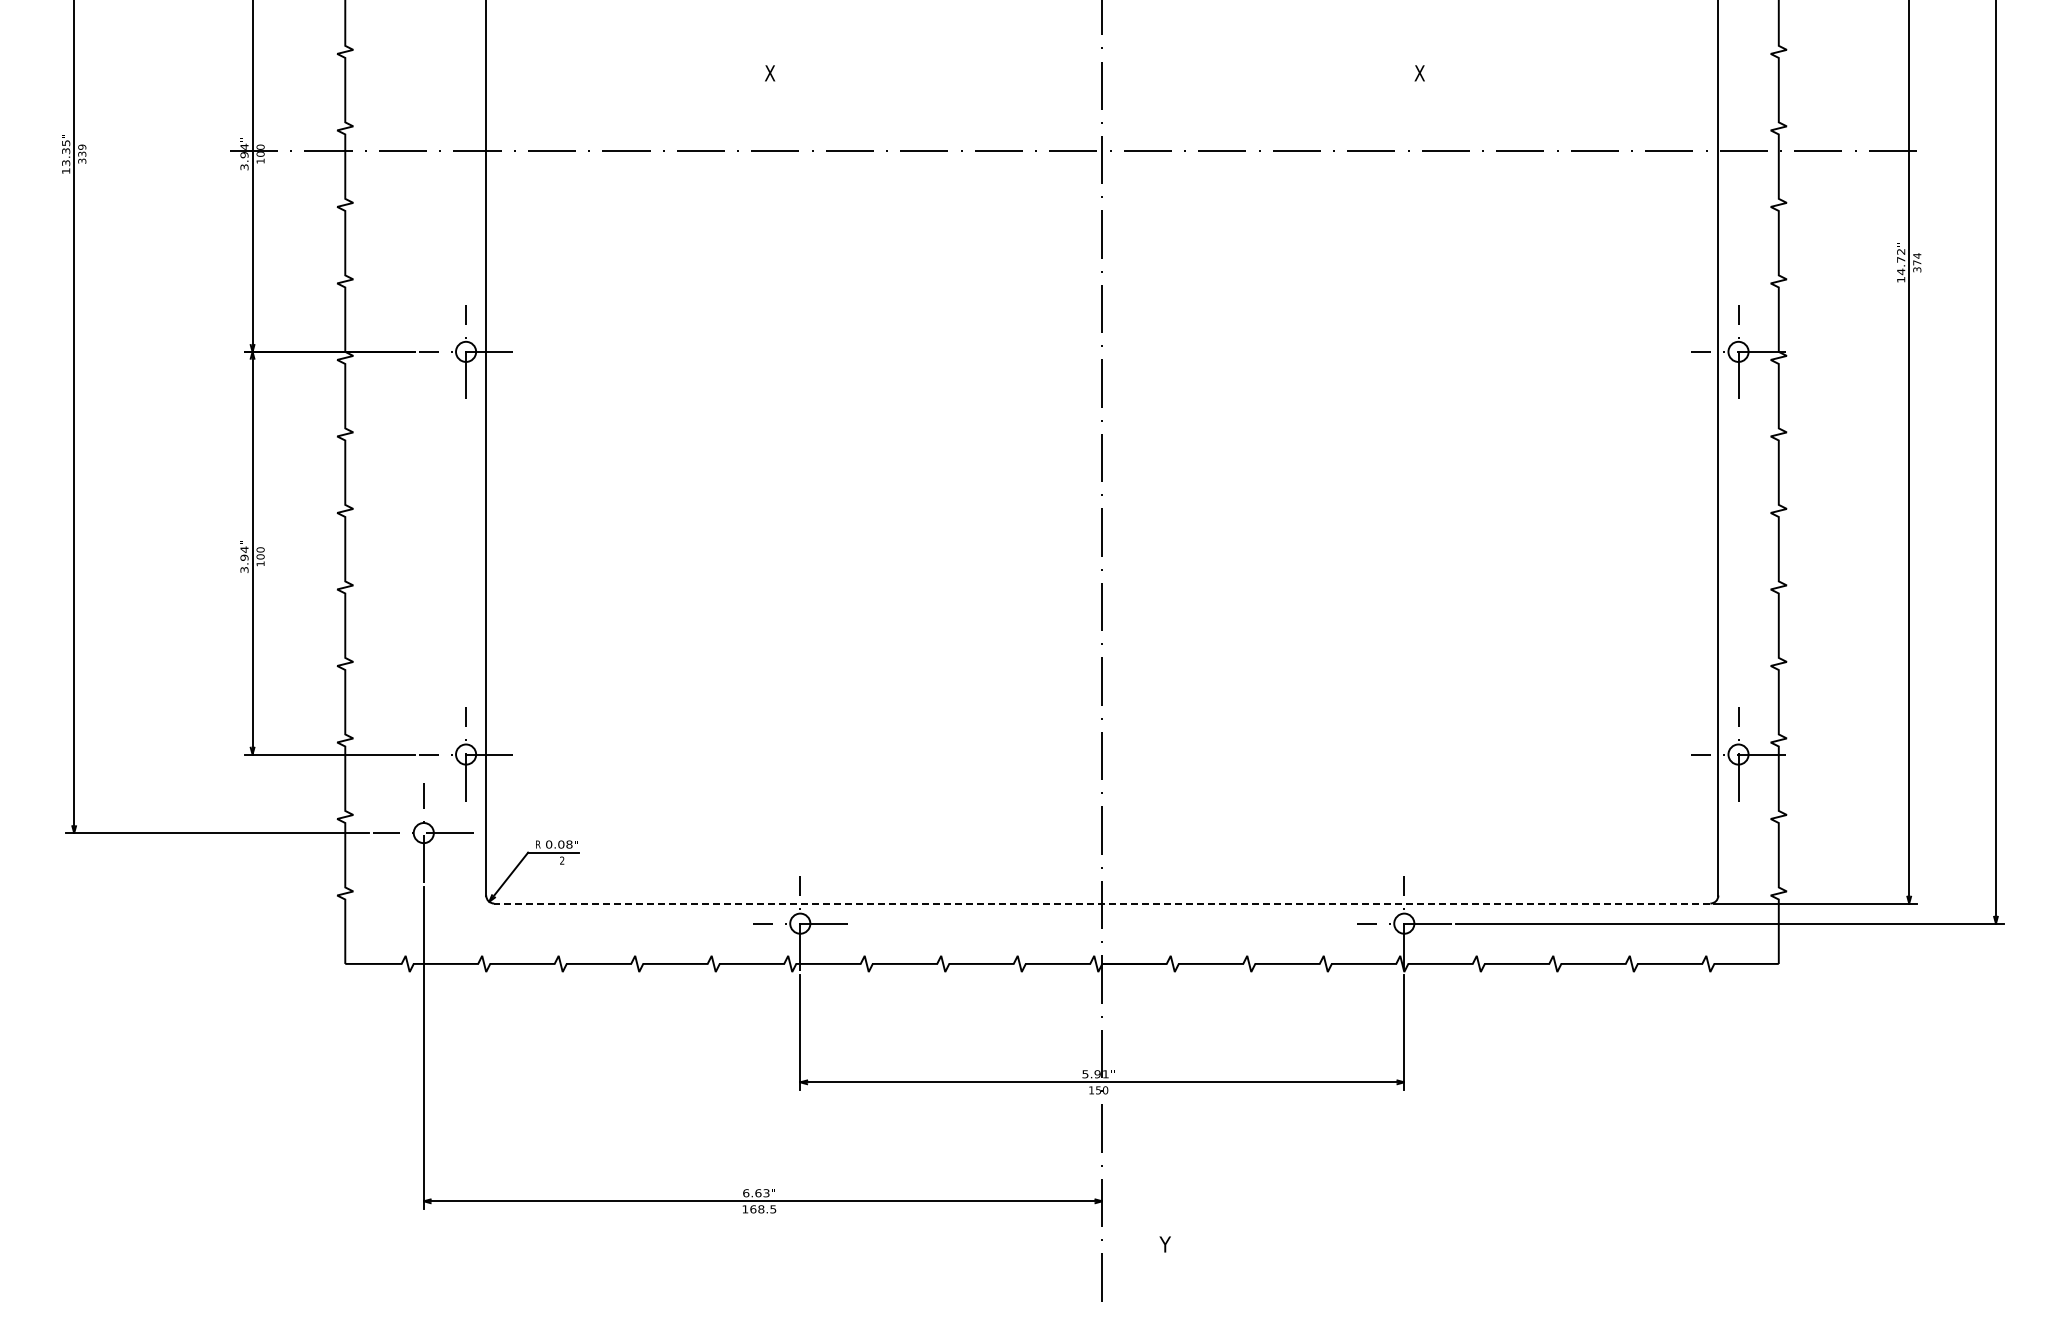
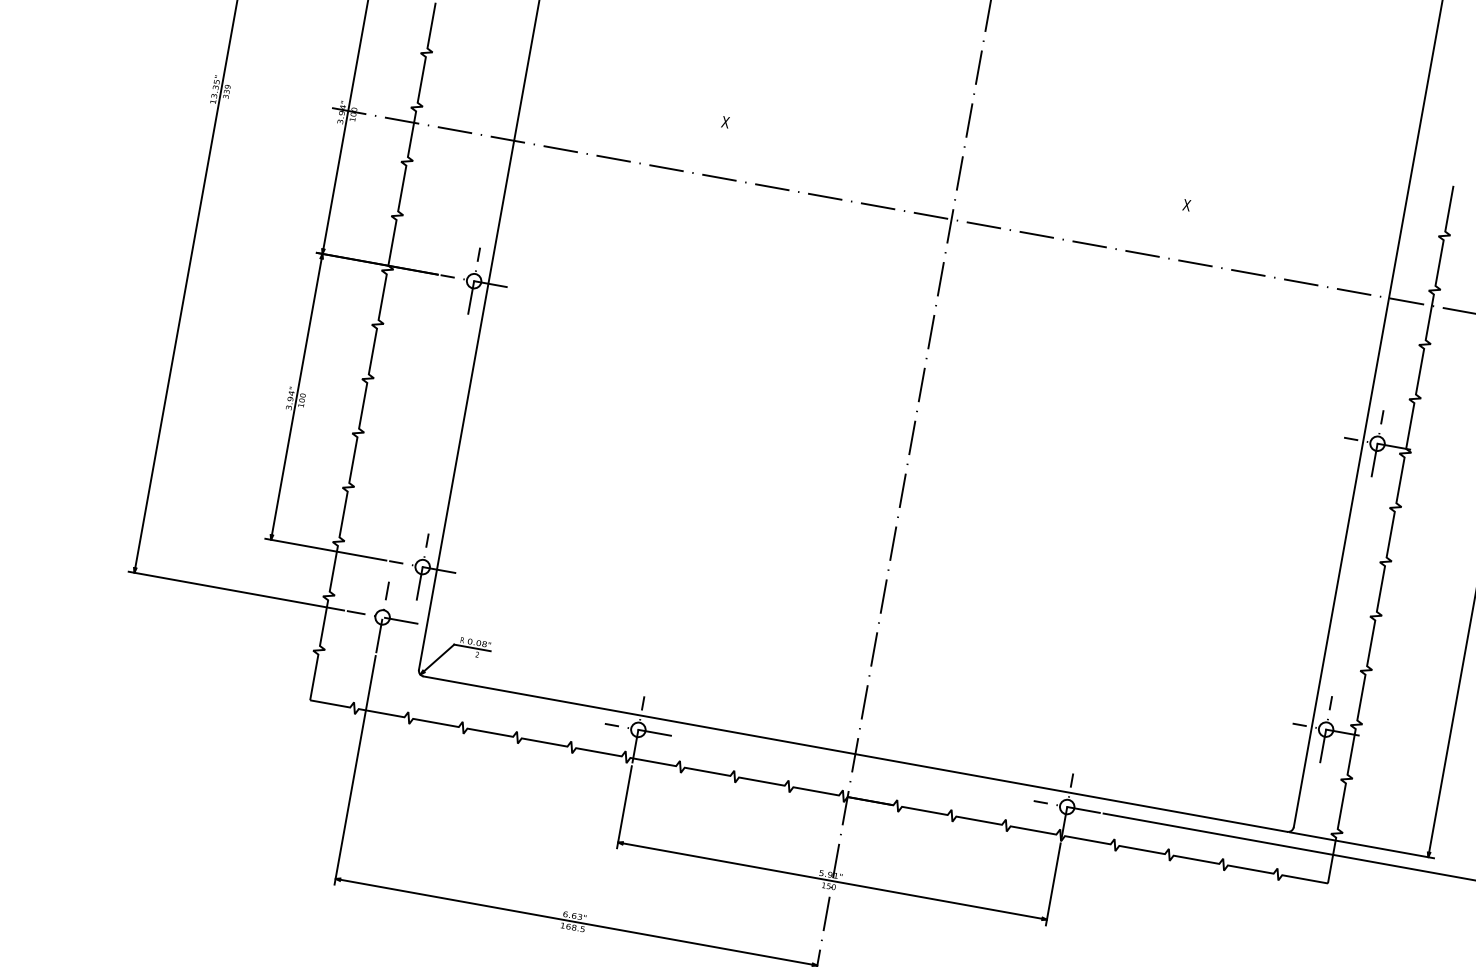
line: (1101, 903) -> (854, 754), dashed -> solid

